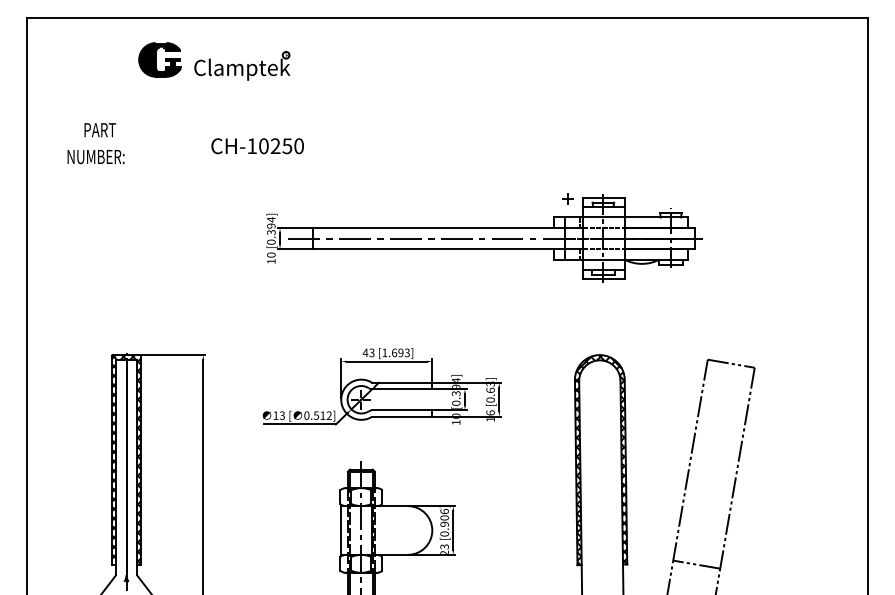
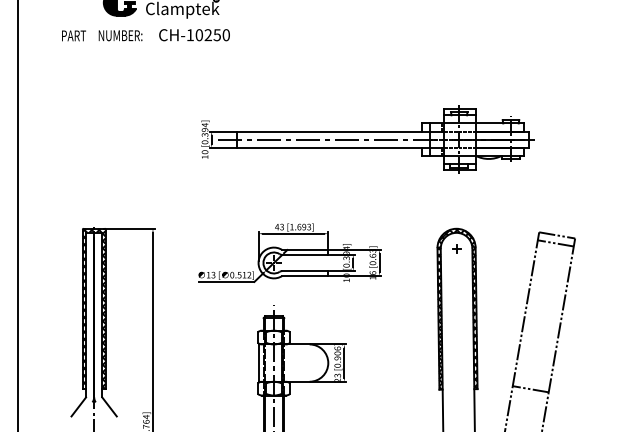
text: (99, 130) -> (73, 36), moved
text: (257, 146) -> (194, 35), moved
text: (95, 157) -> (120, 36), moved
part: (567, 198) -> (456, 248), moved
line: (728, 374) -> (555, 243), added

